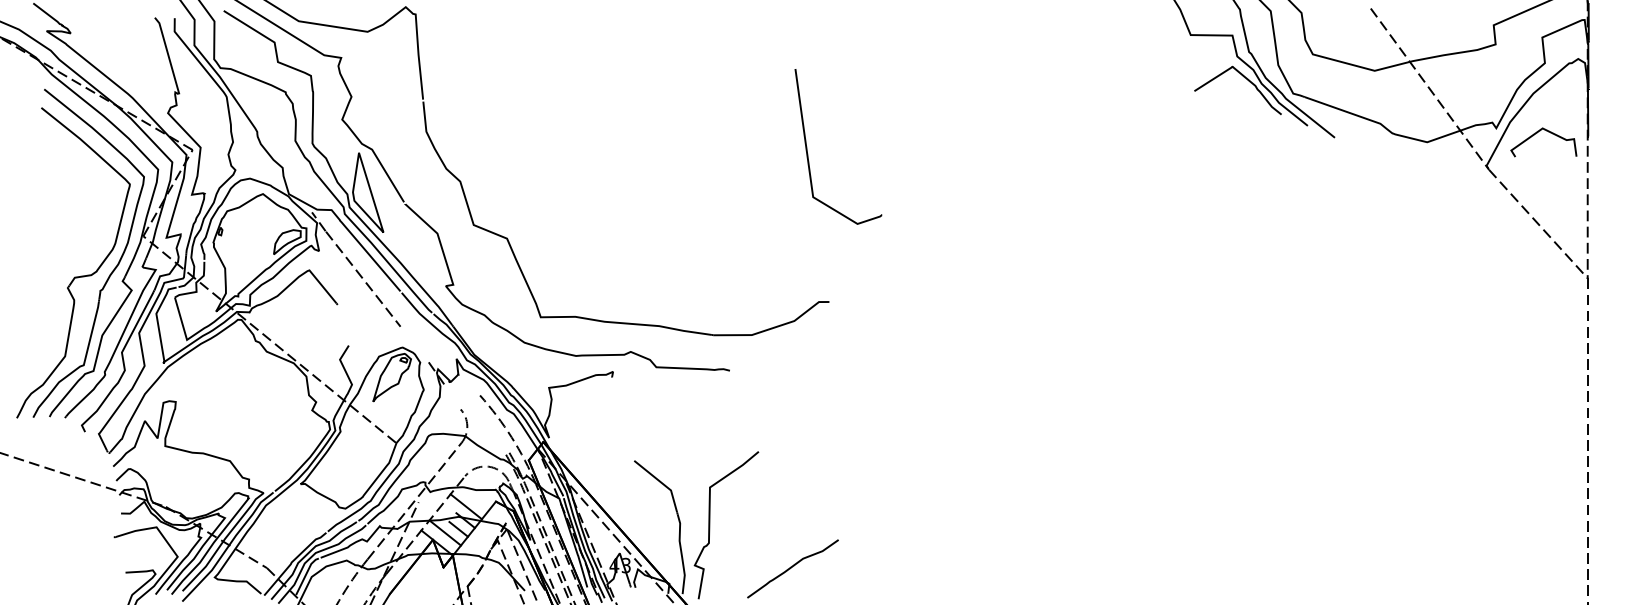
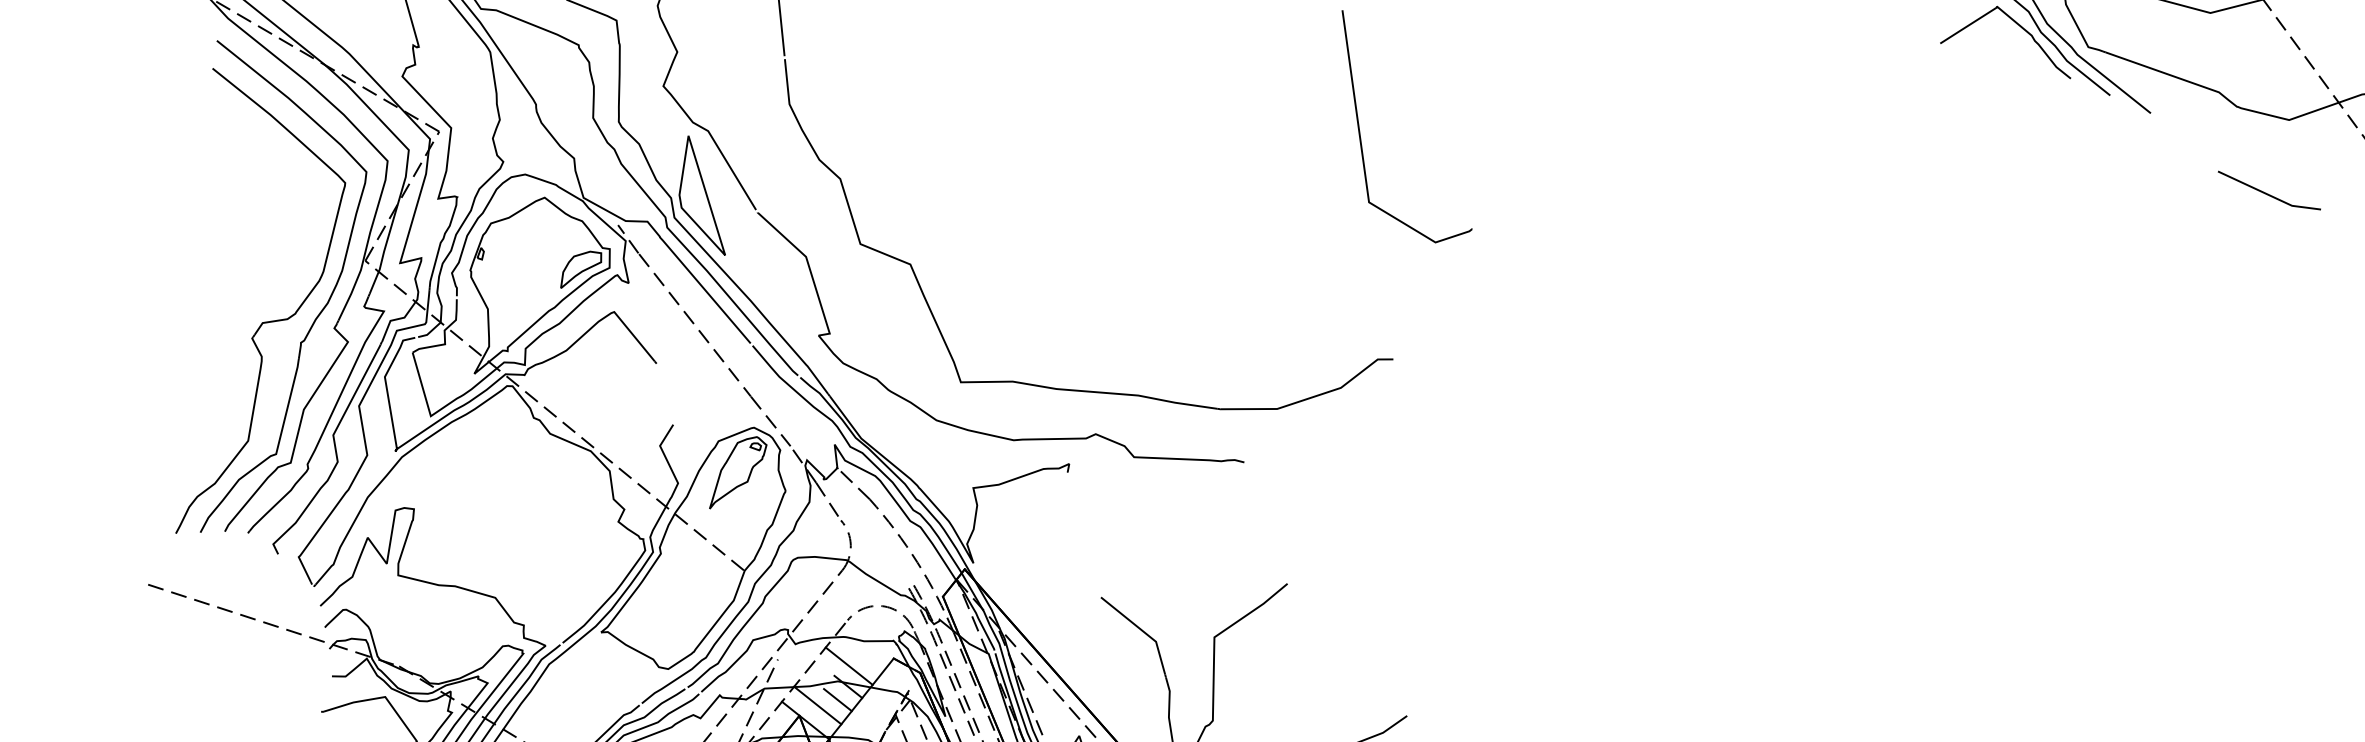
line: (1412, 190) -> (2267, 192), added
line: (413, 342) -> (770, 420), added
line: (469, 384) -> (854, 483), added
line: (452, 396) -> (828, 501), added

